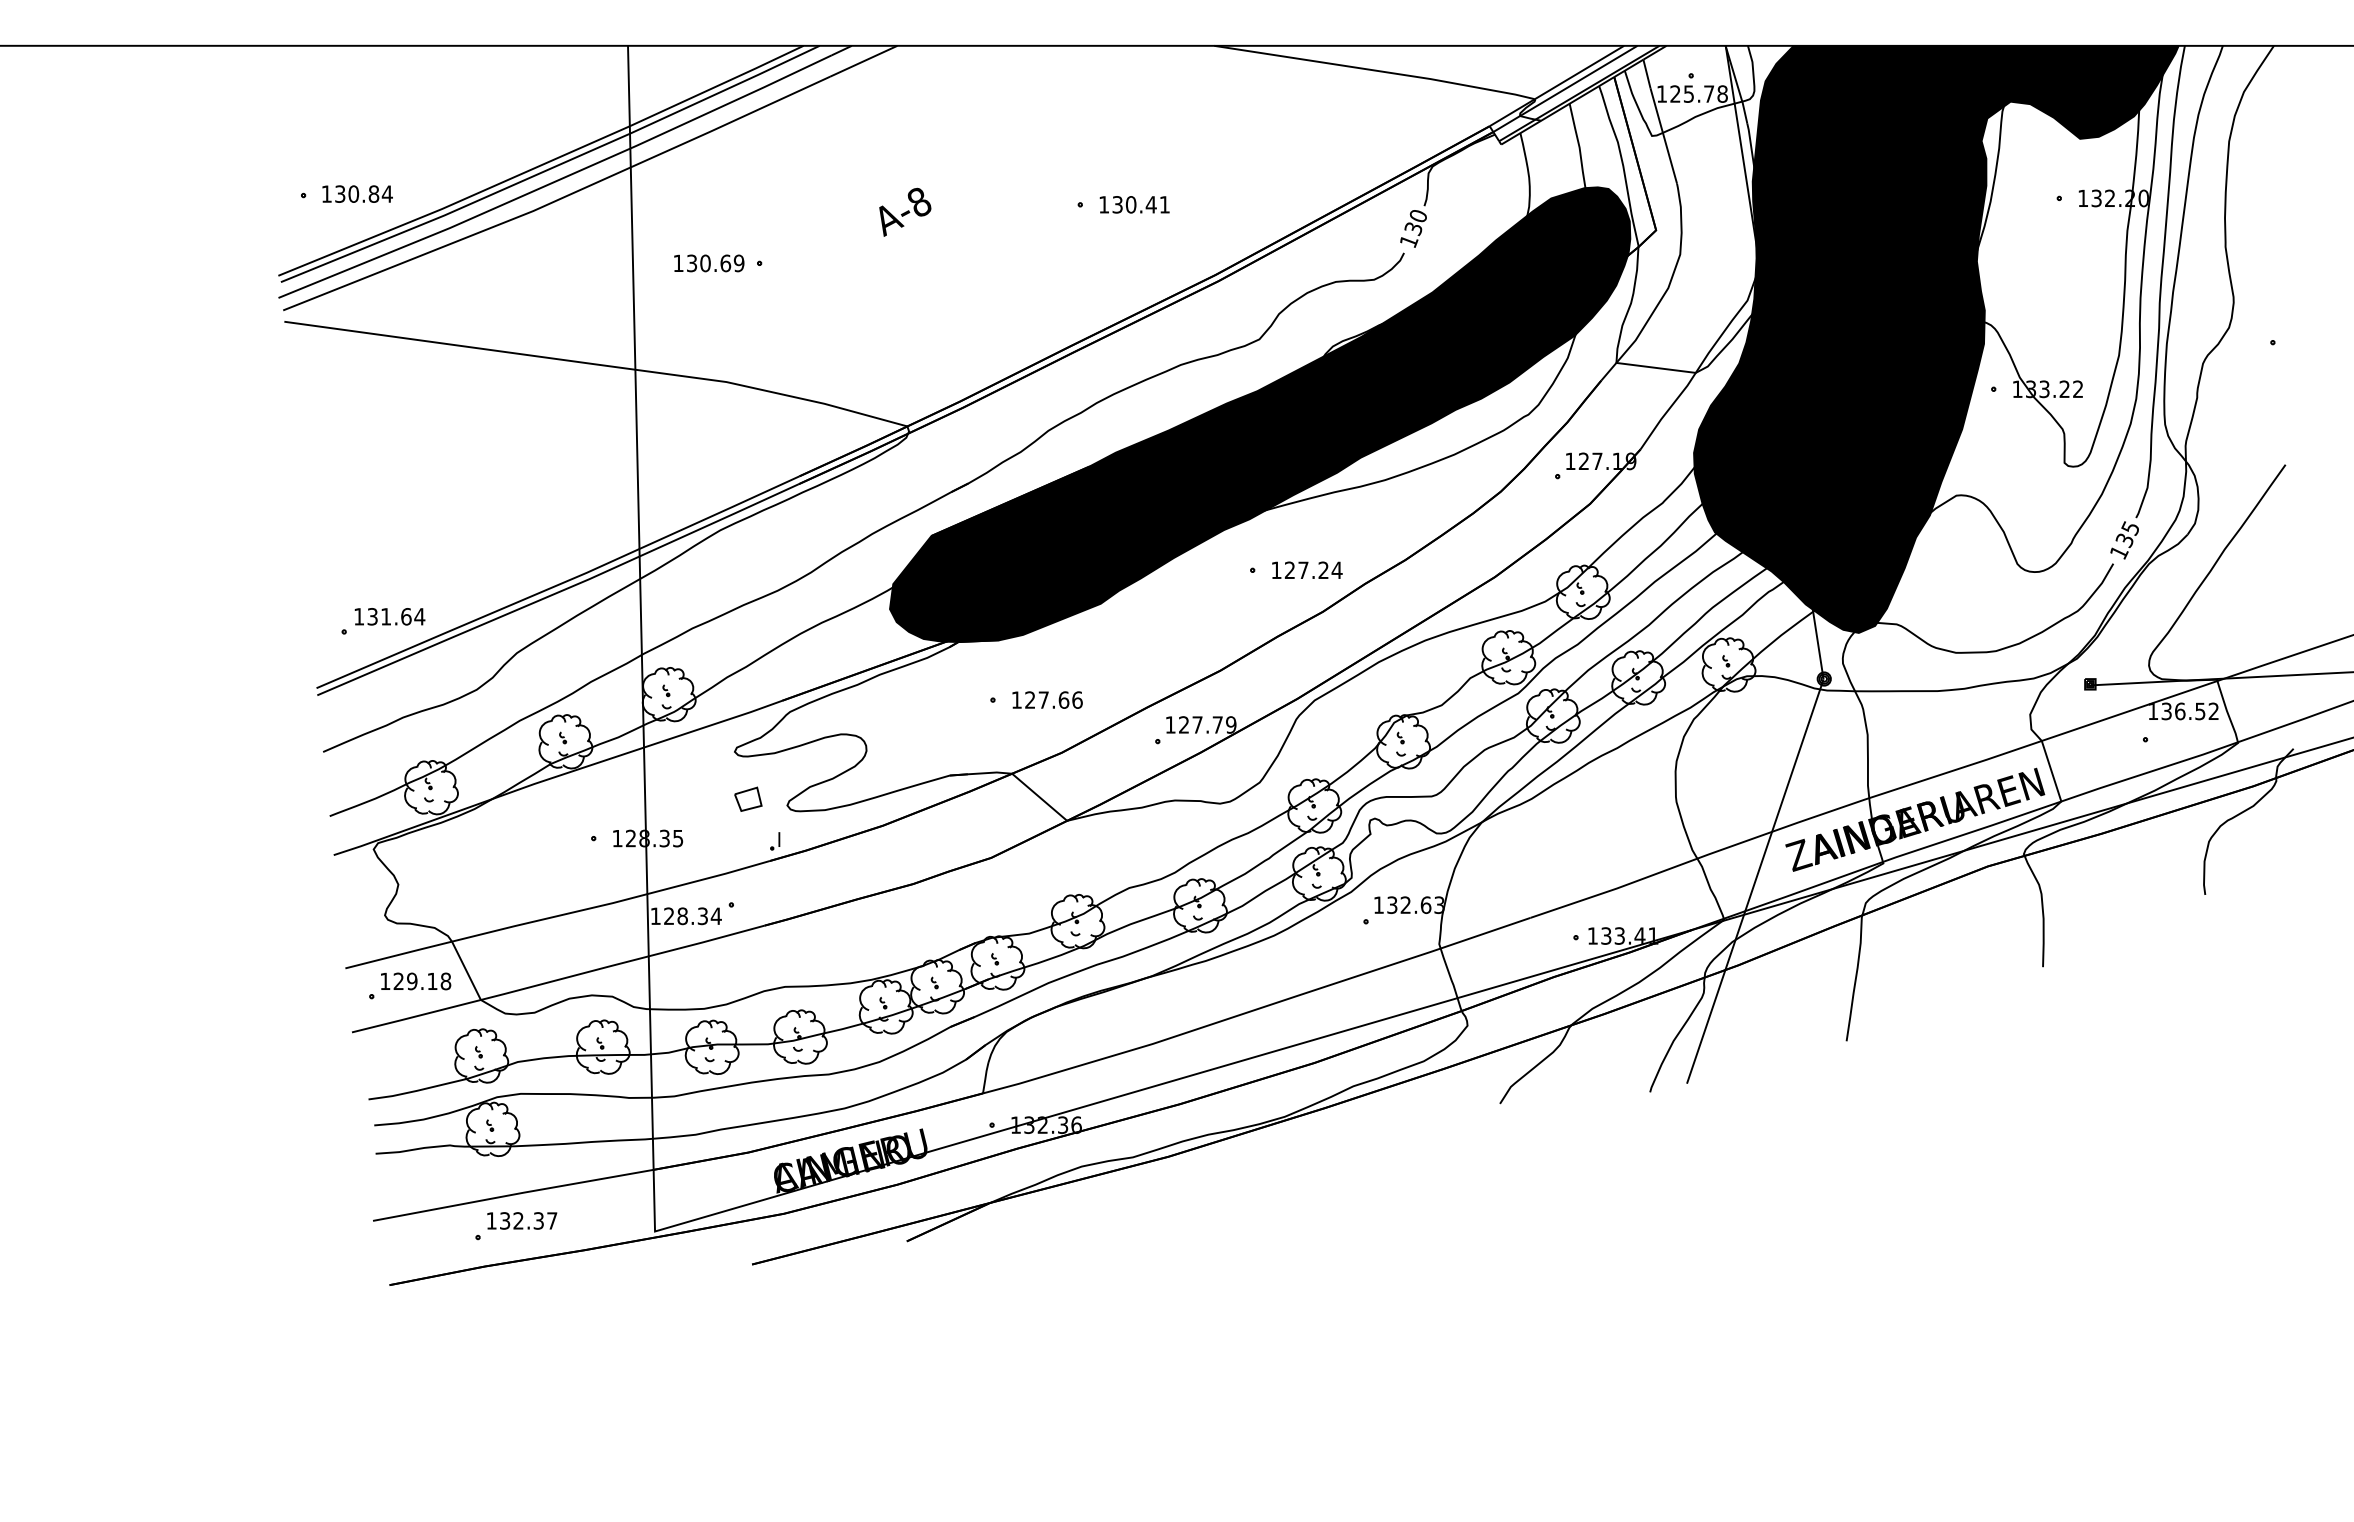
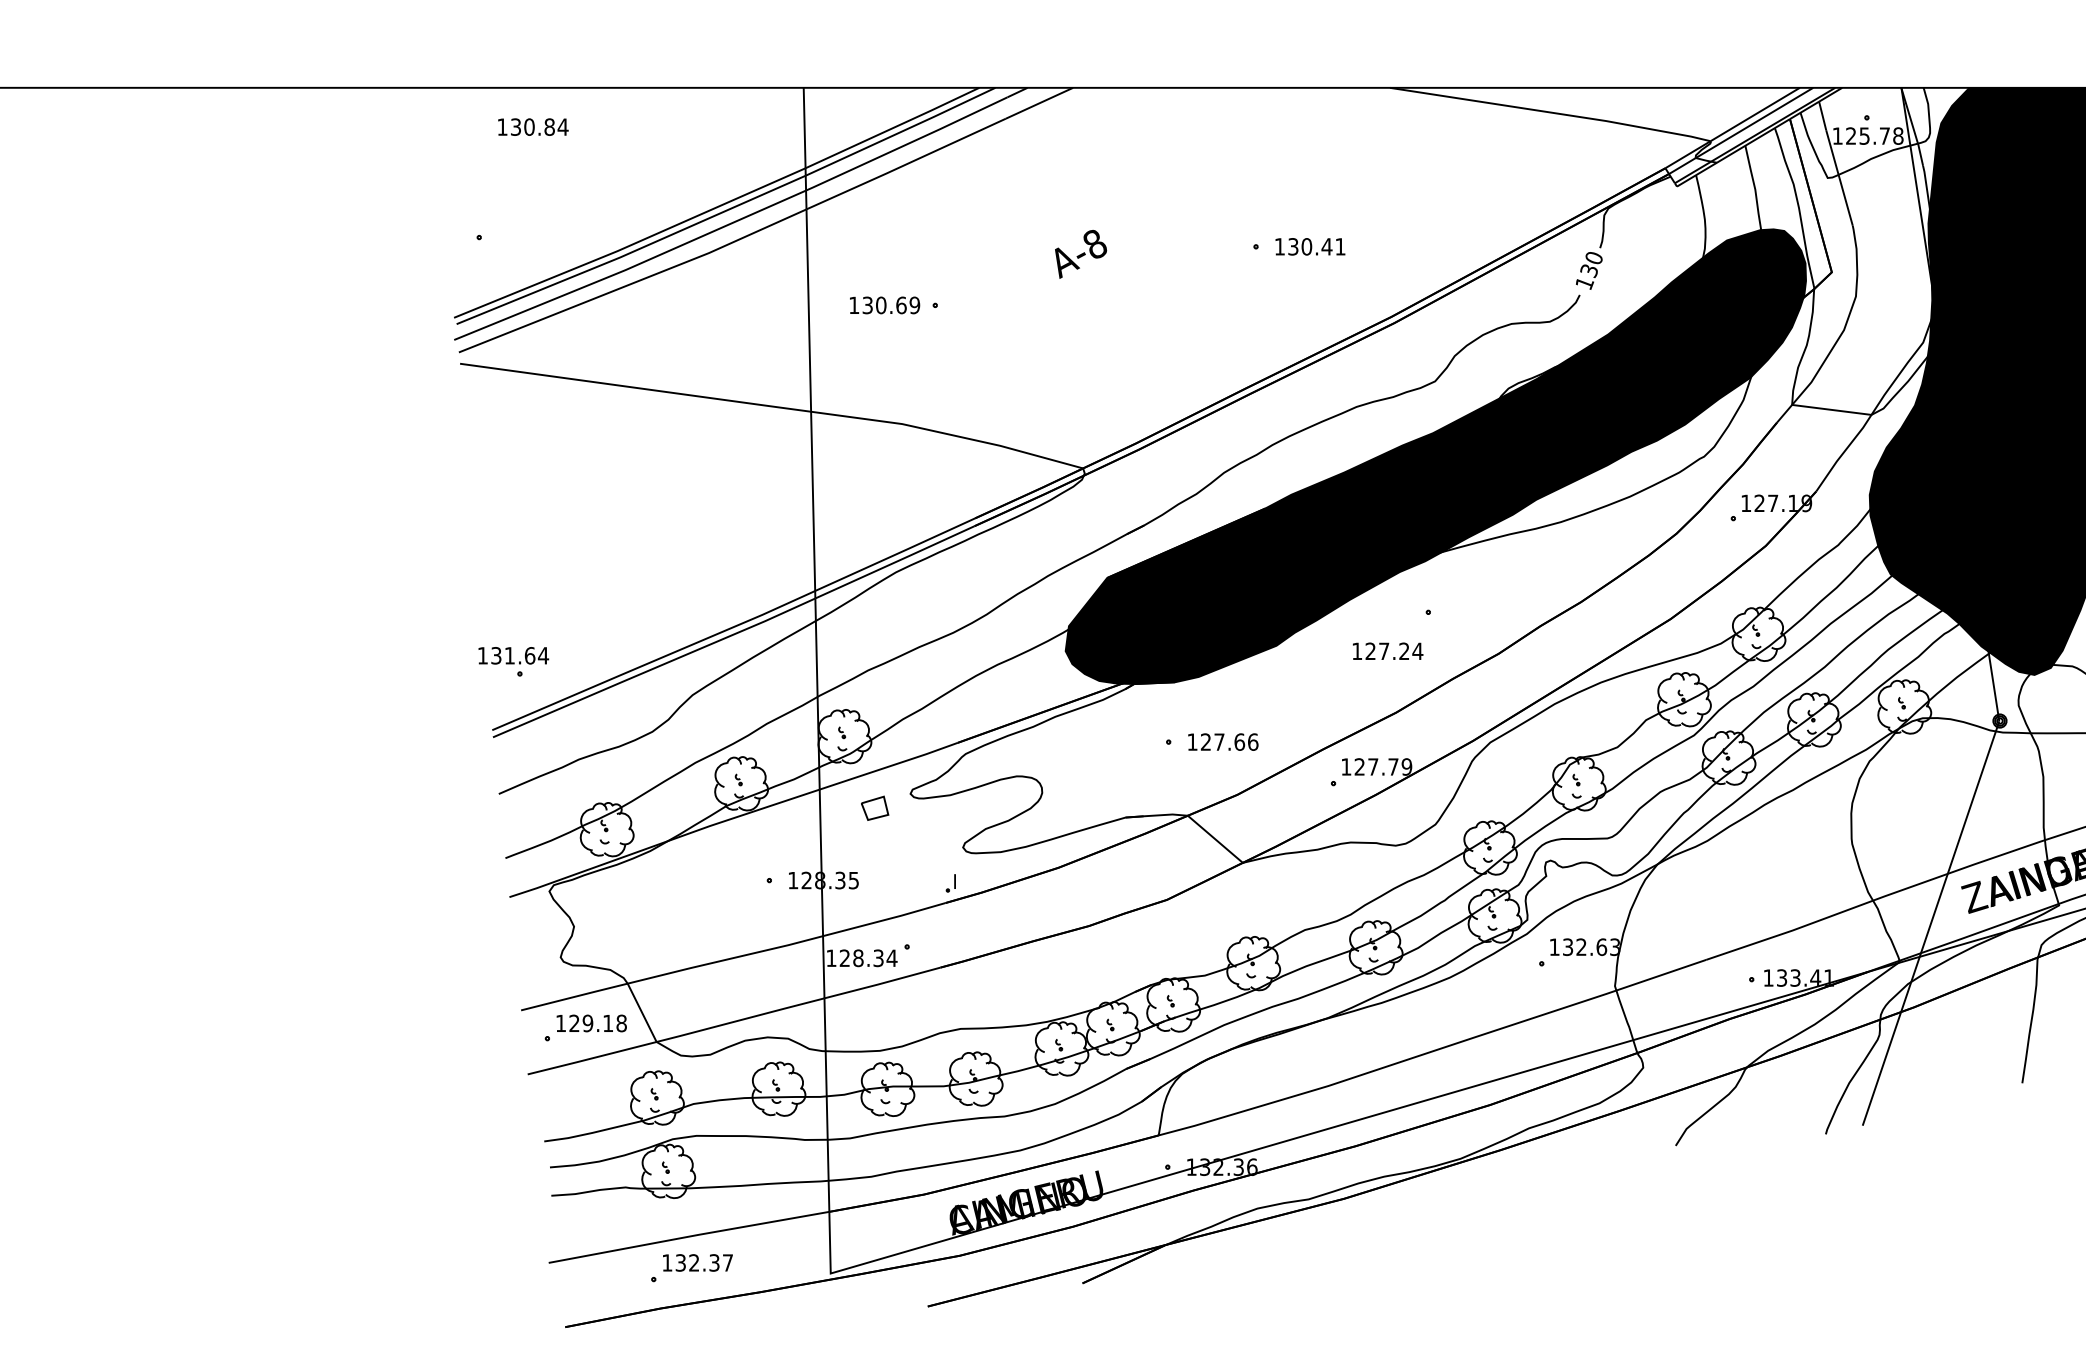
text: (357, 193) -> (533, 126), moved
text: (1307, 569) -> (1388, 650), moved
text: (389, 616) -> (513, 655), moved
part: (748, 798) -> (875, 807), moved

